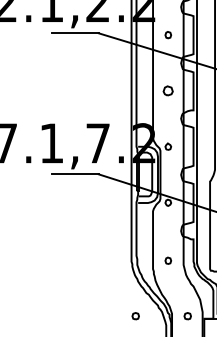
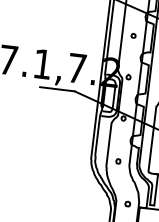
part: (168, 90) -> (133, 35), size x0.62
part: (135, 316) -> (89, 199), removed

